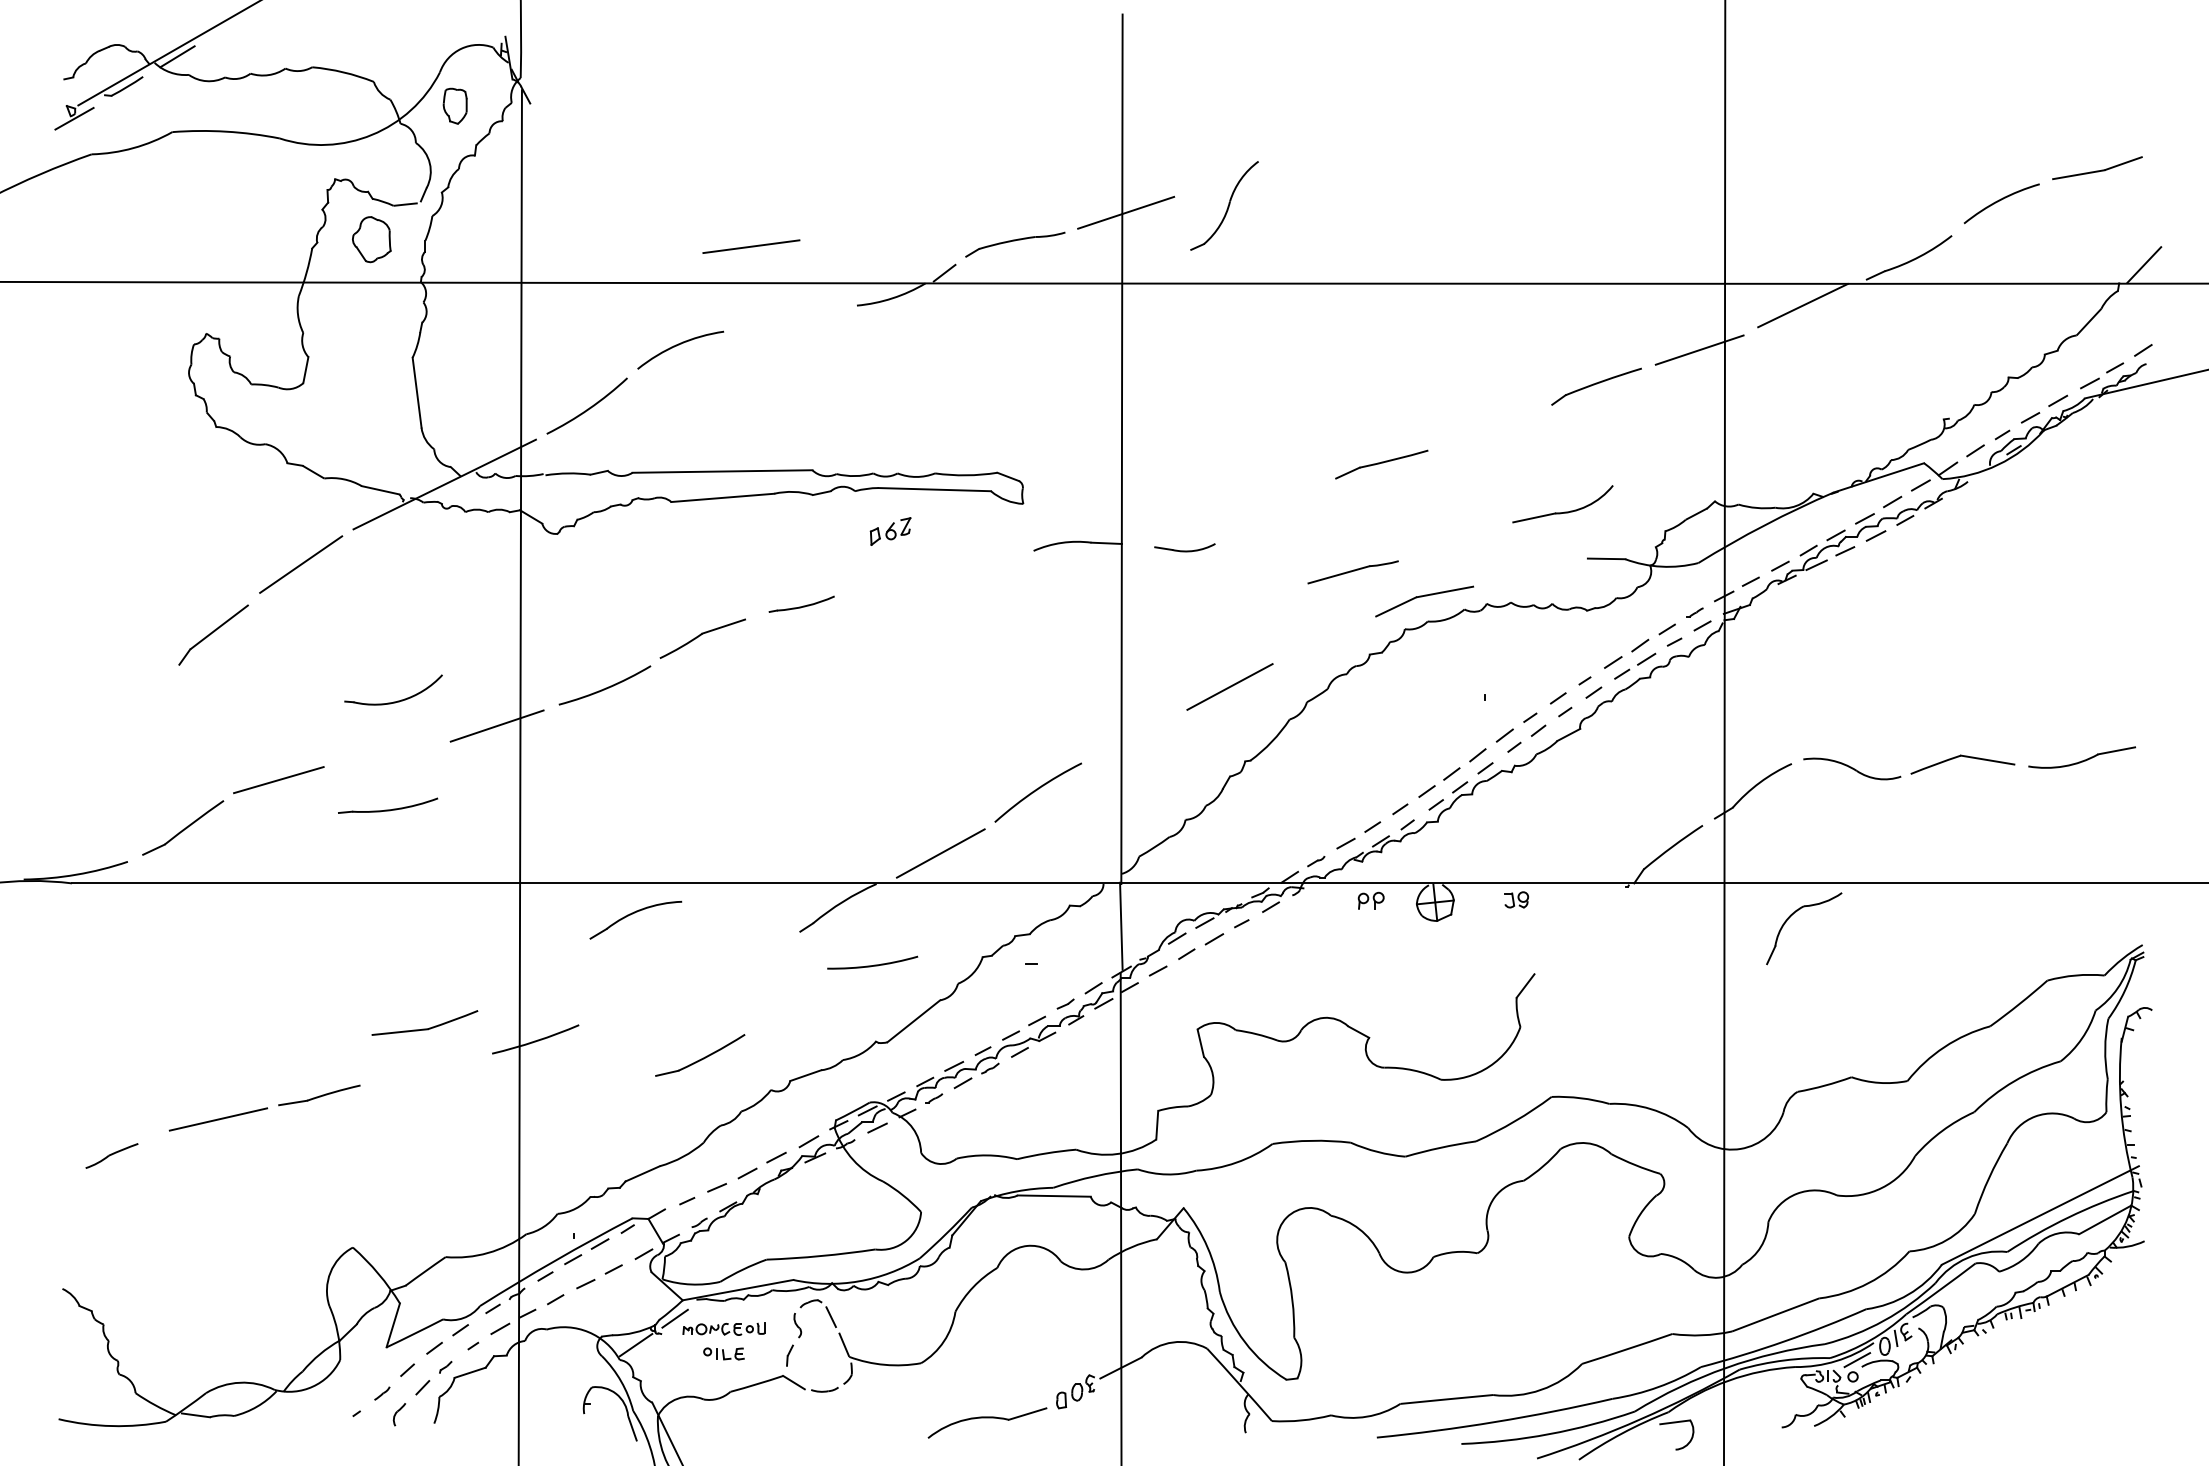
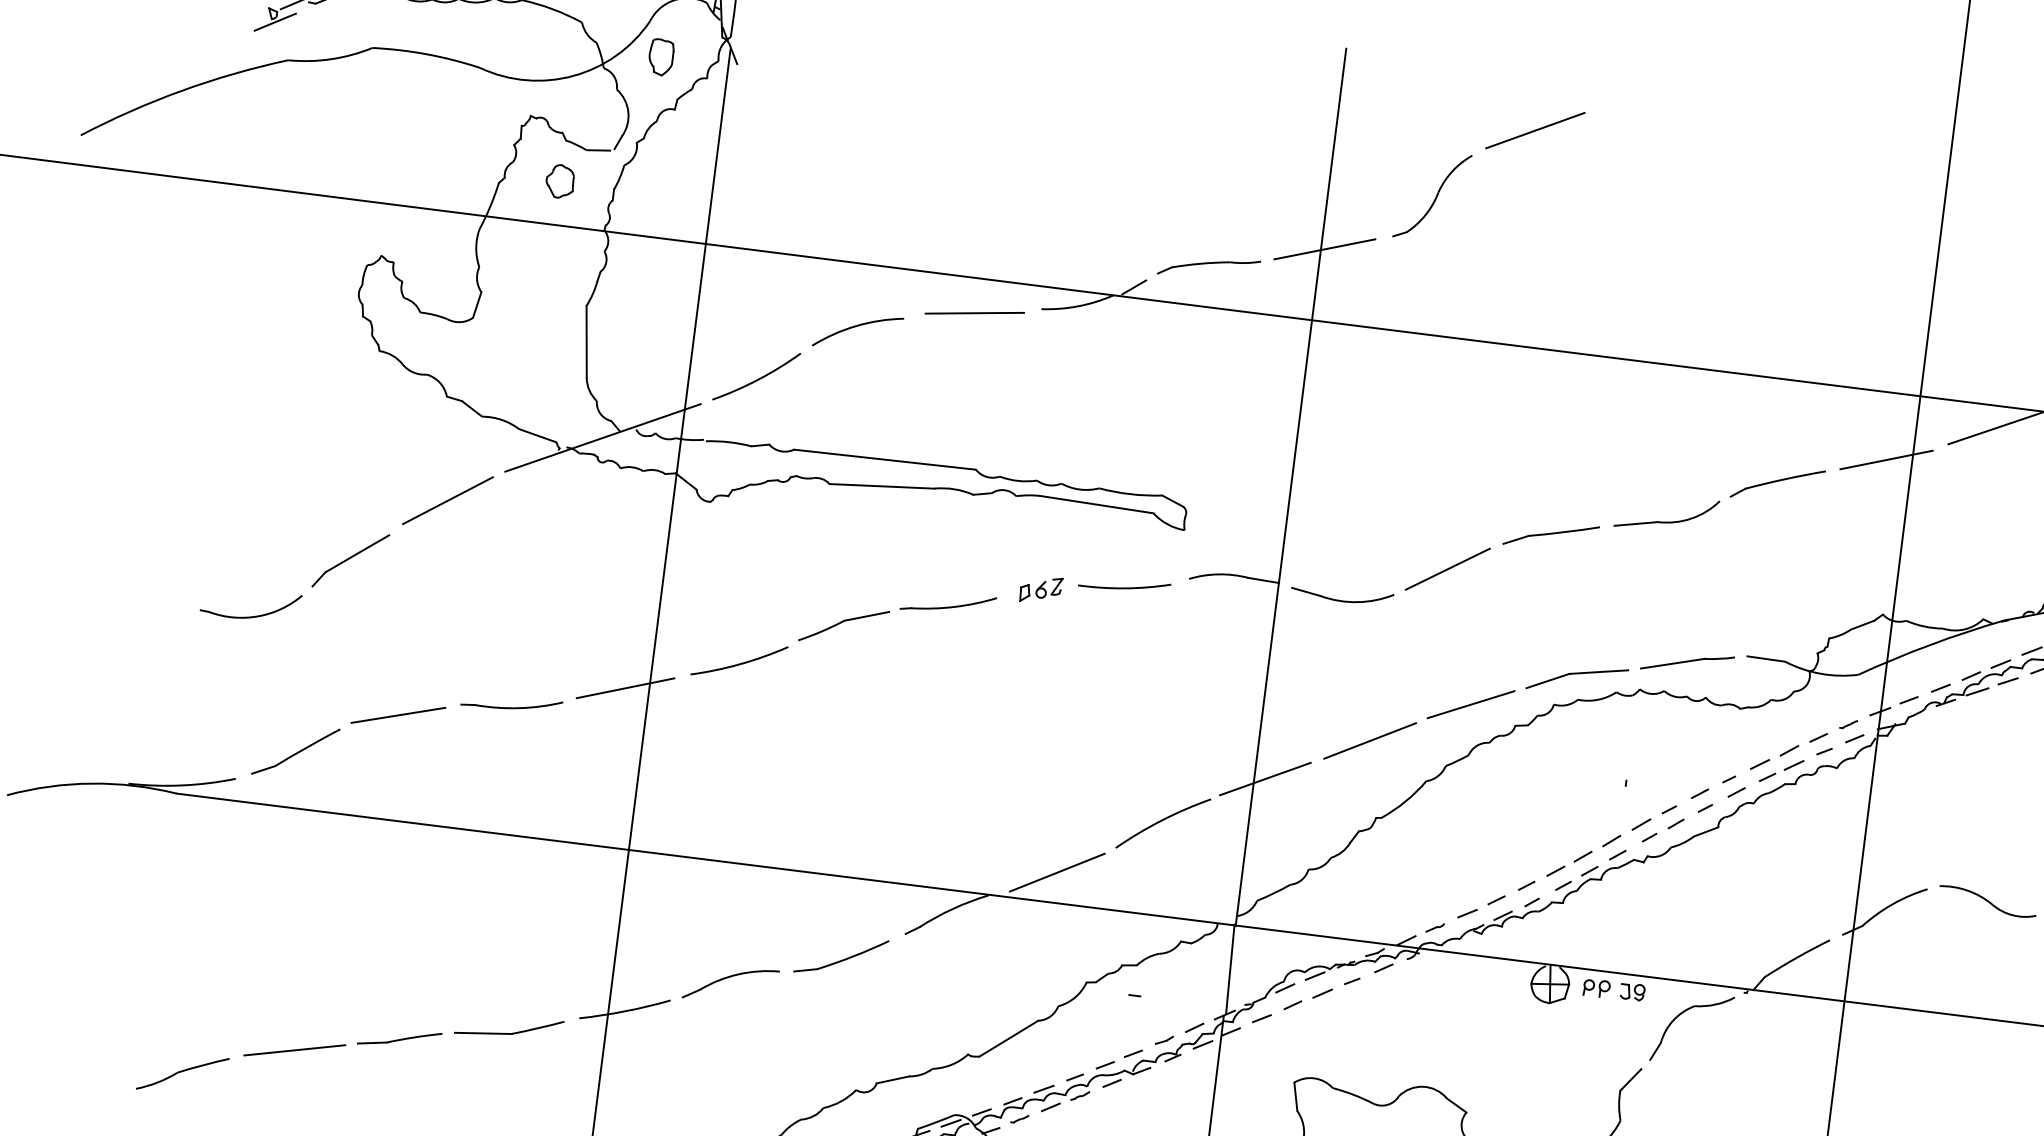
line: (1316, 71) -> (1534, 130), added
part: (1224, 205) -> (1432, 195), moved
part: (371, 239) -> (559, 181), size x0.71
line: (751, 246) -> (974, 313), moved
line: (1284, 509) -> (1447, 568), added
part: (1564, 511) -> (1667, 521), moved
part: (890, 531) -> (1040, 589), moved
part: (1184, 547) -> (1341, 594), size x1.67
part: (1352, 572) -> (1686, 663), moved
part: (801, 604) -> (948, 603), size x1.43
line: (1323, 638) -> (1470, 703), added
part: (397, 700) -> (253, 615), moved
line: (1132, 736) -> (1265, 778), added
part: (388, 805) -> (512, 703), moved
part: (1370, 900) -> (1596, 987), moved
part: (1792, 915) -> (1682, 1014), moved
part: (635, 919) -> (730, 983), moved
arc: (874, 964) -> (1126, 587), moved
part: (424, 1022) -> (508, 1026), moved
part: (700, 1055) -> (841, 956), moved
part: (111, 1155) -> (182, 1073), size x1.67

